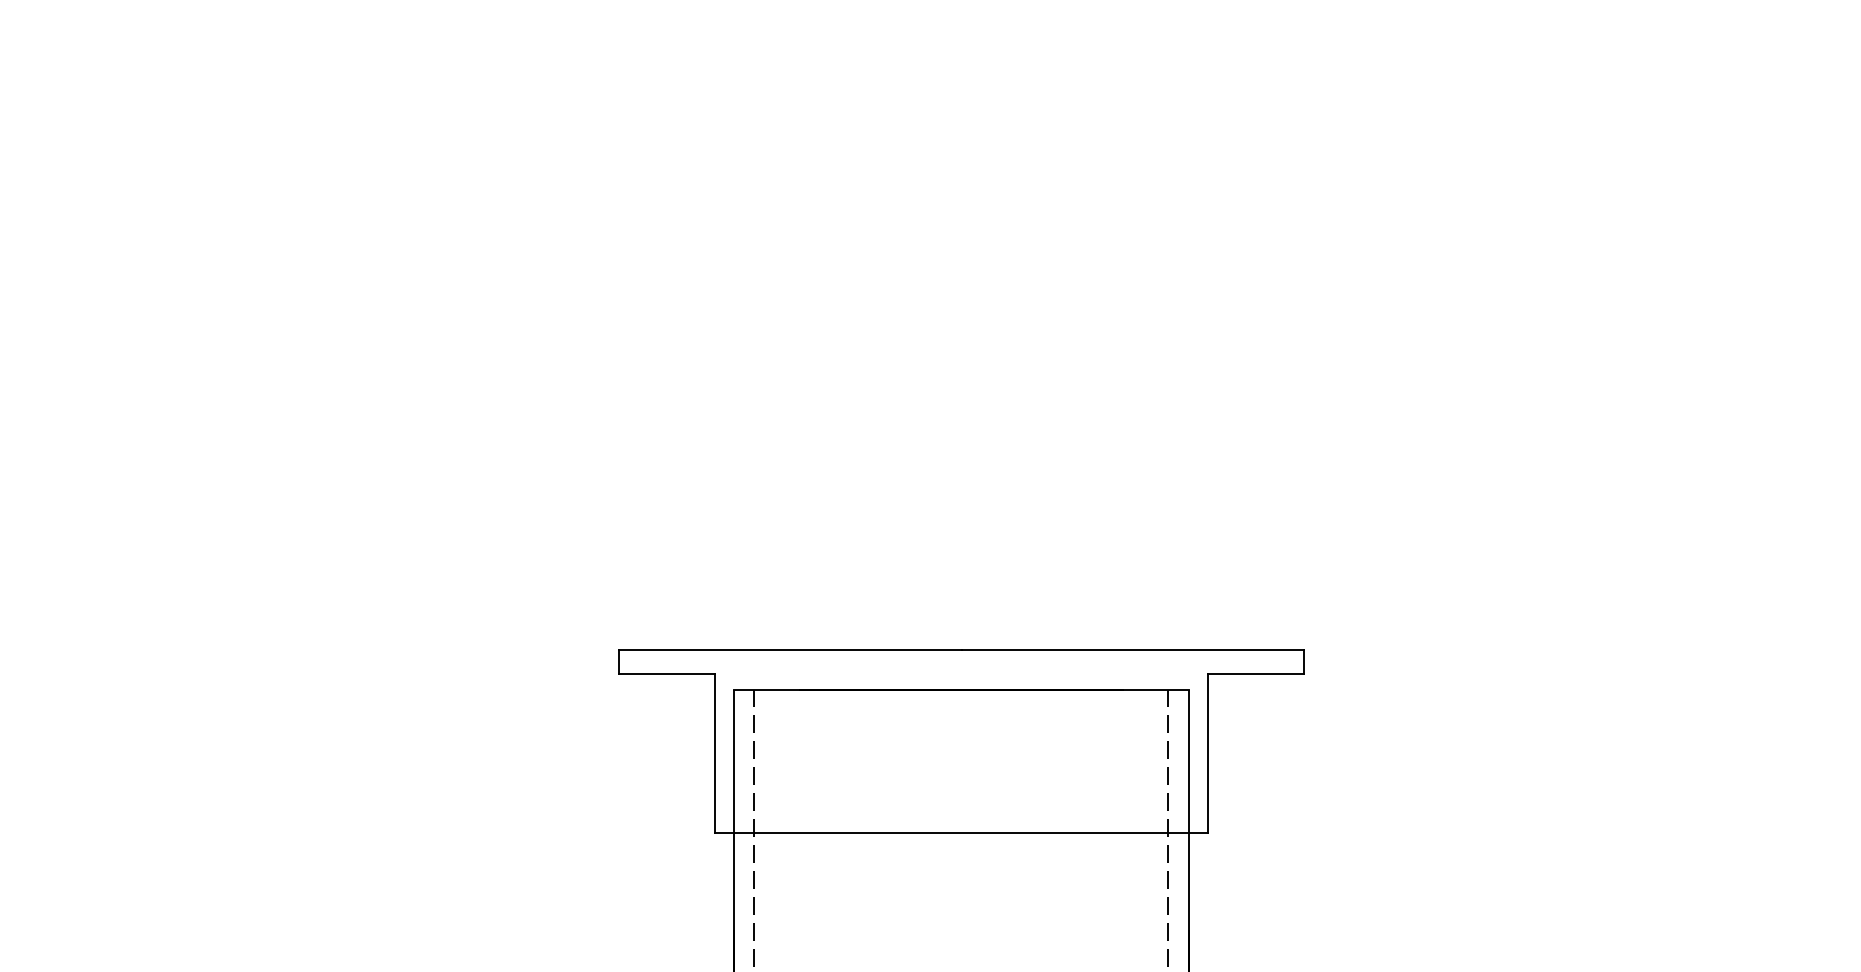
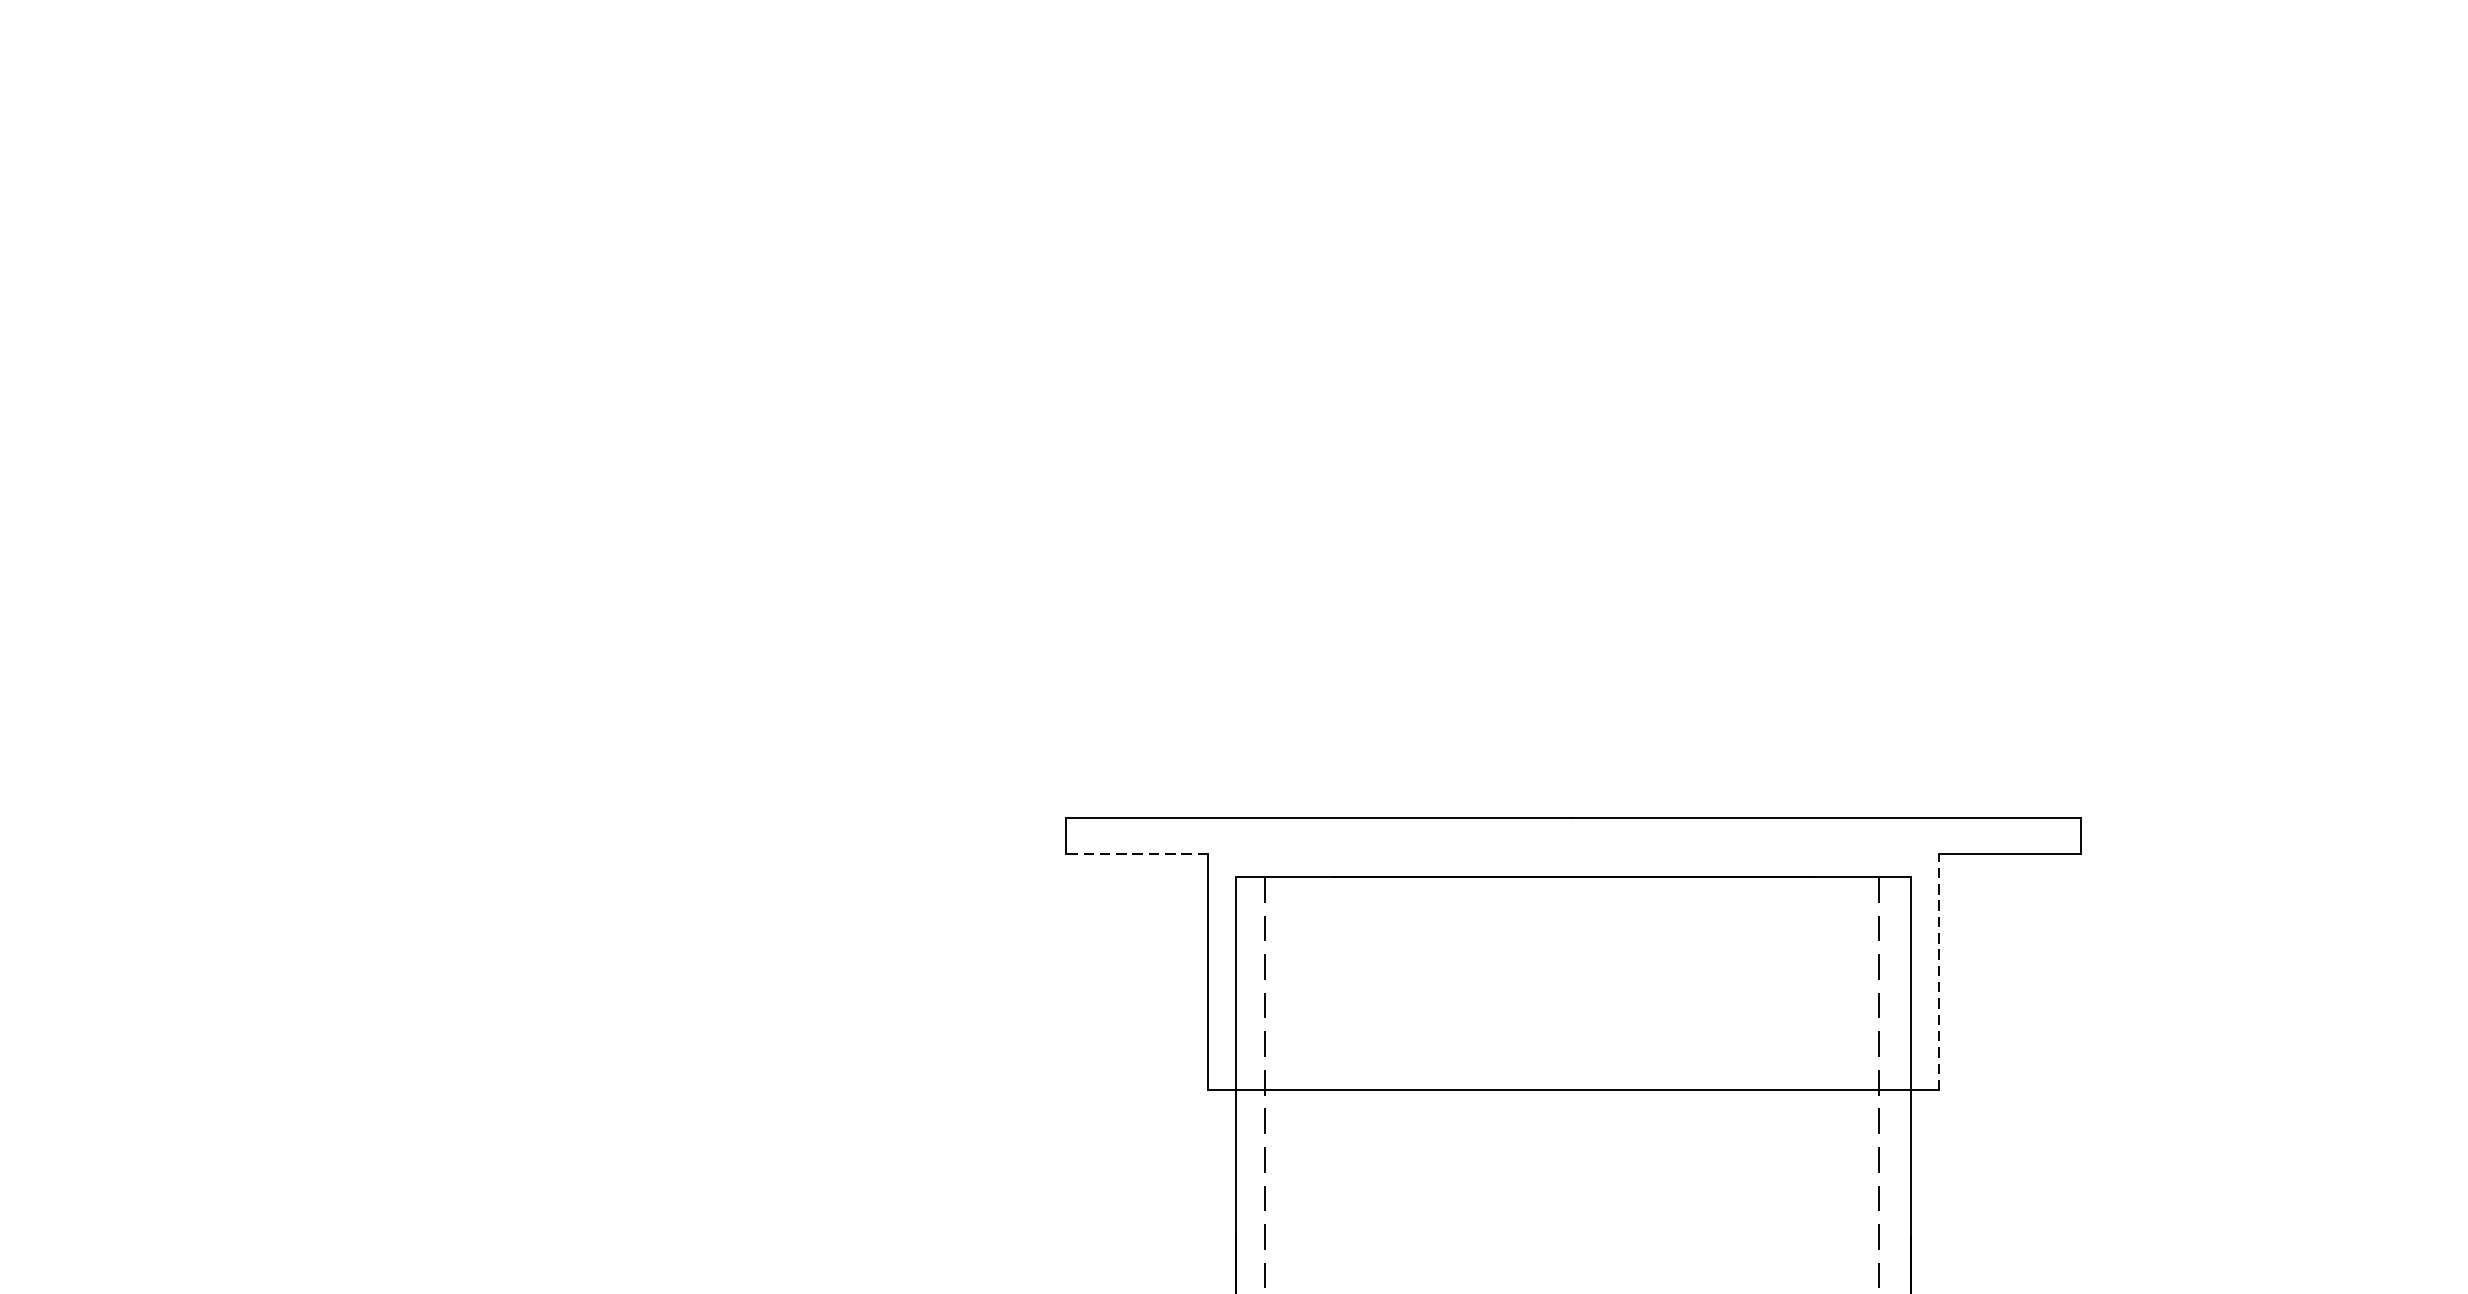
line: (667, 673) -> (1137, 853), solid -> dashed
line: (1207, 753) -> (1938, 972), solid -> dashed

